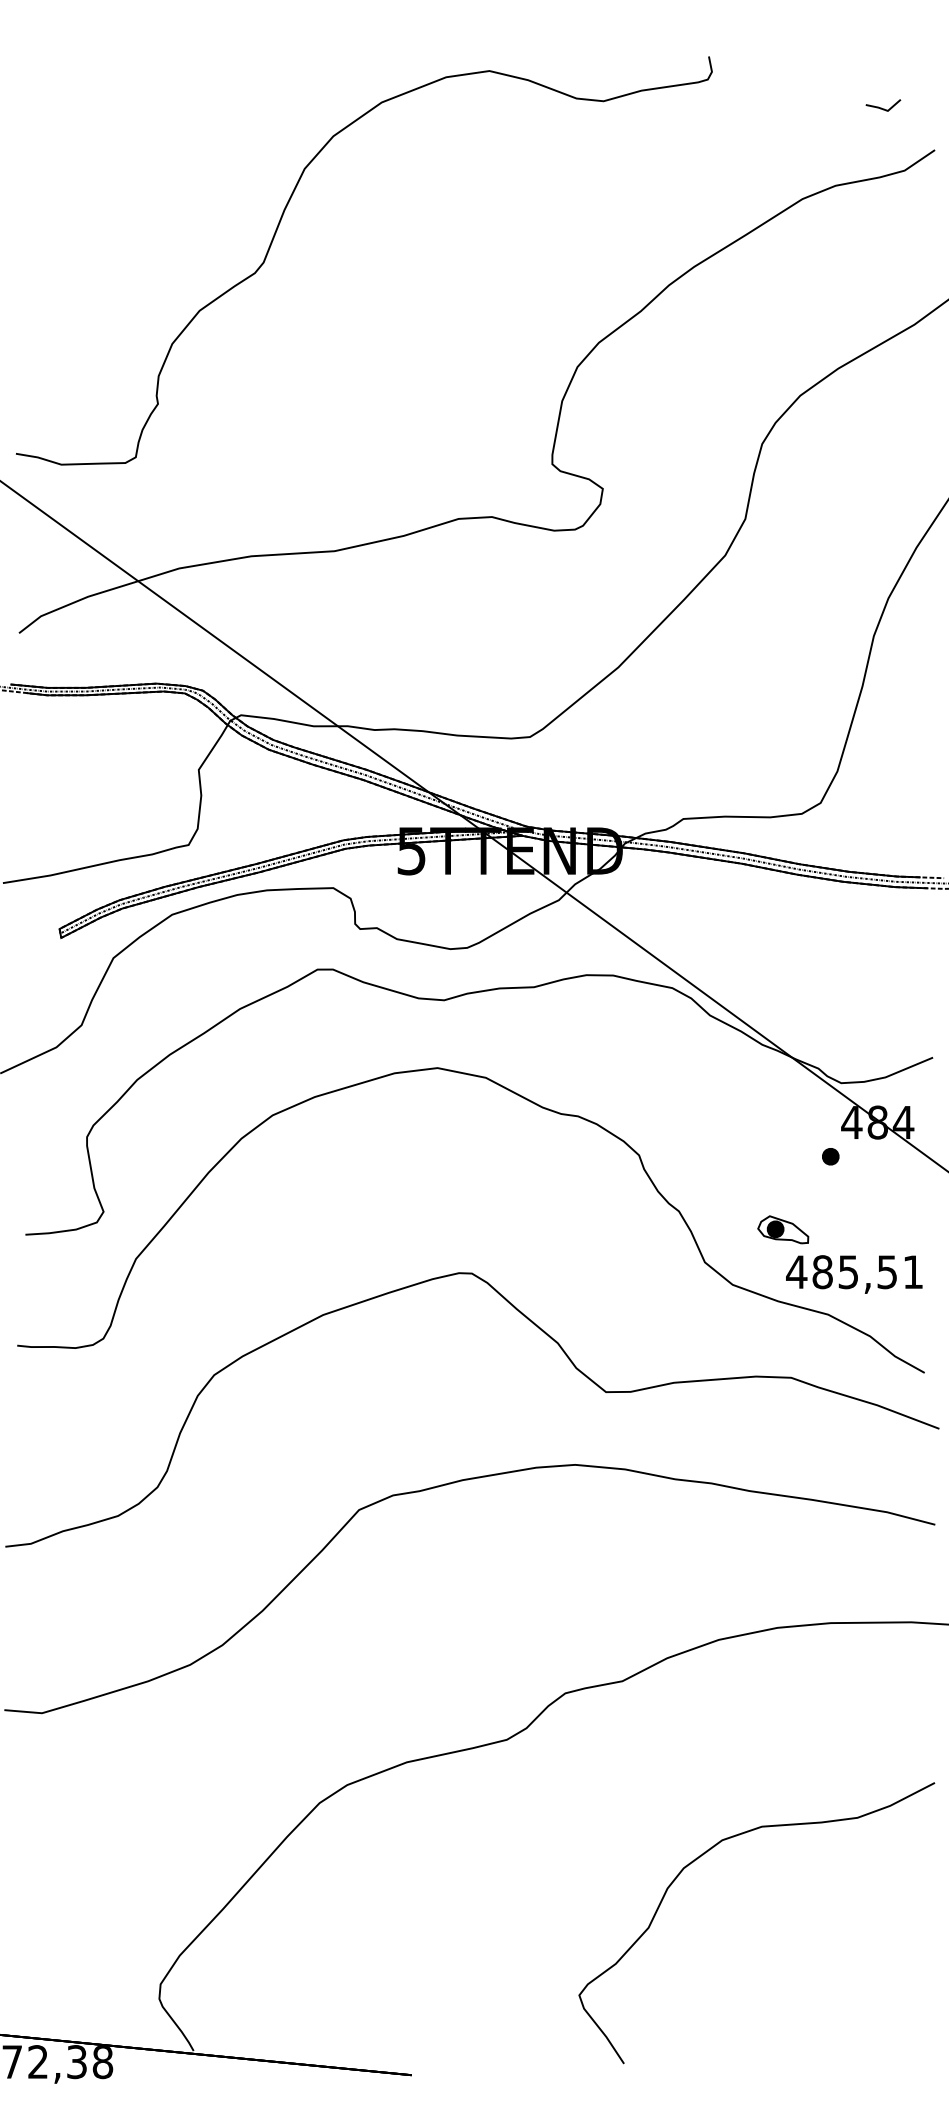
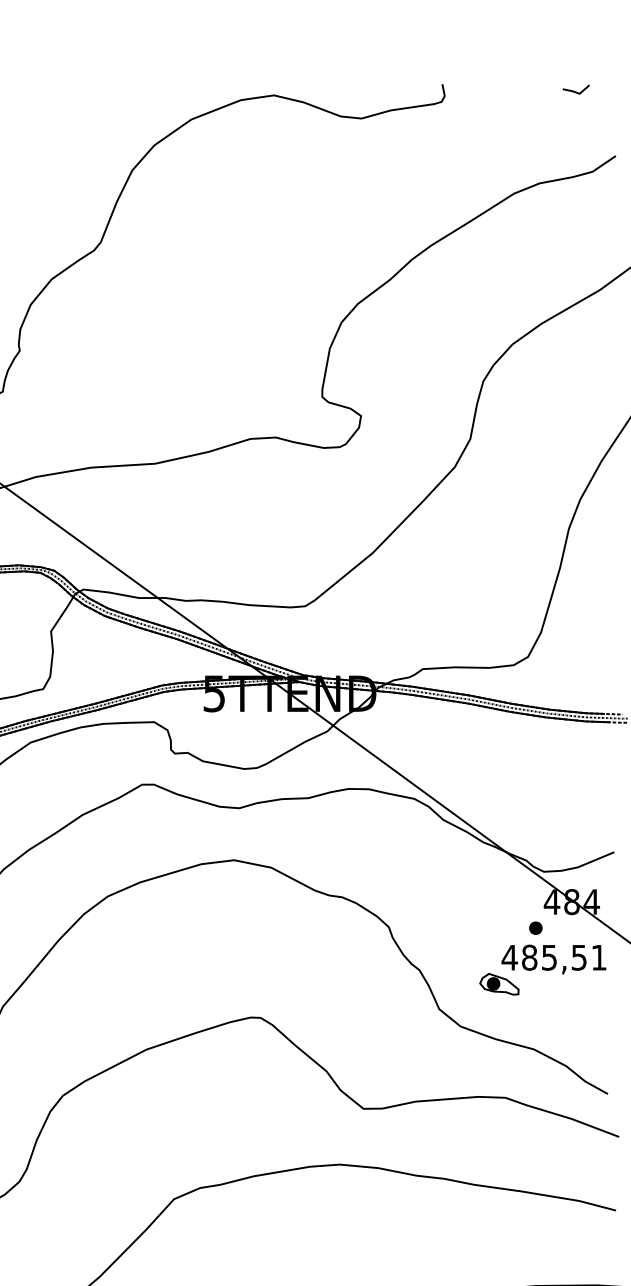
line: (881, 107) -> (574, 91), moved
text: (854, 1274) -> (554, 959), moved

